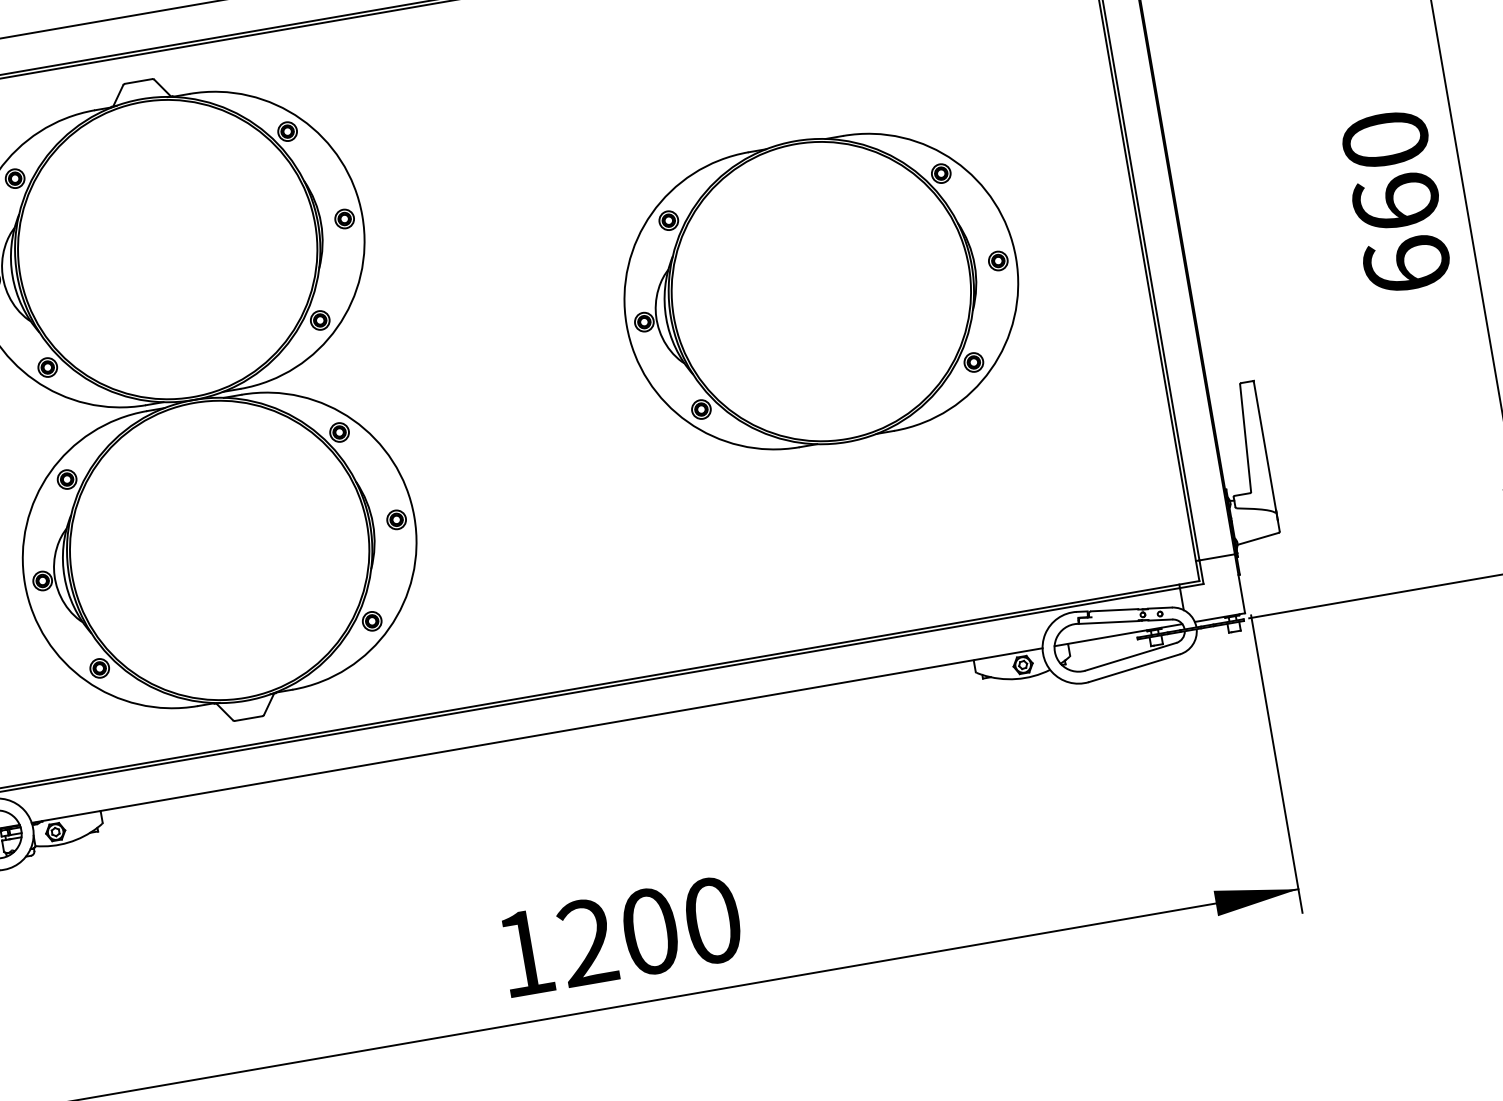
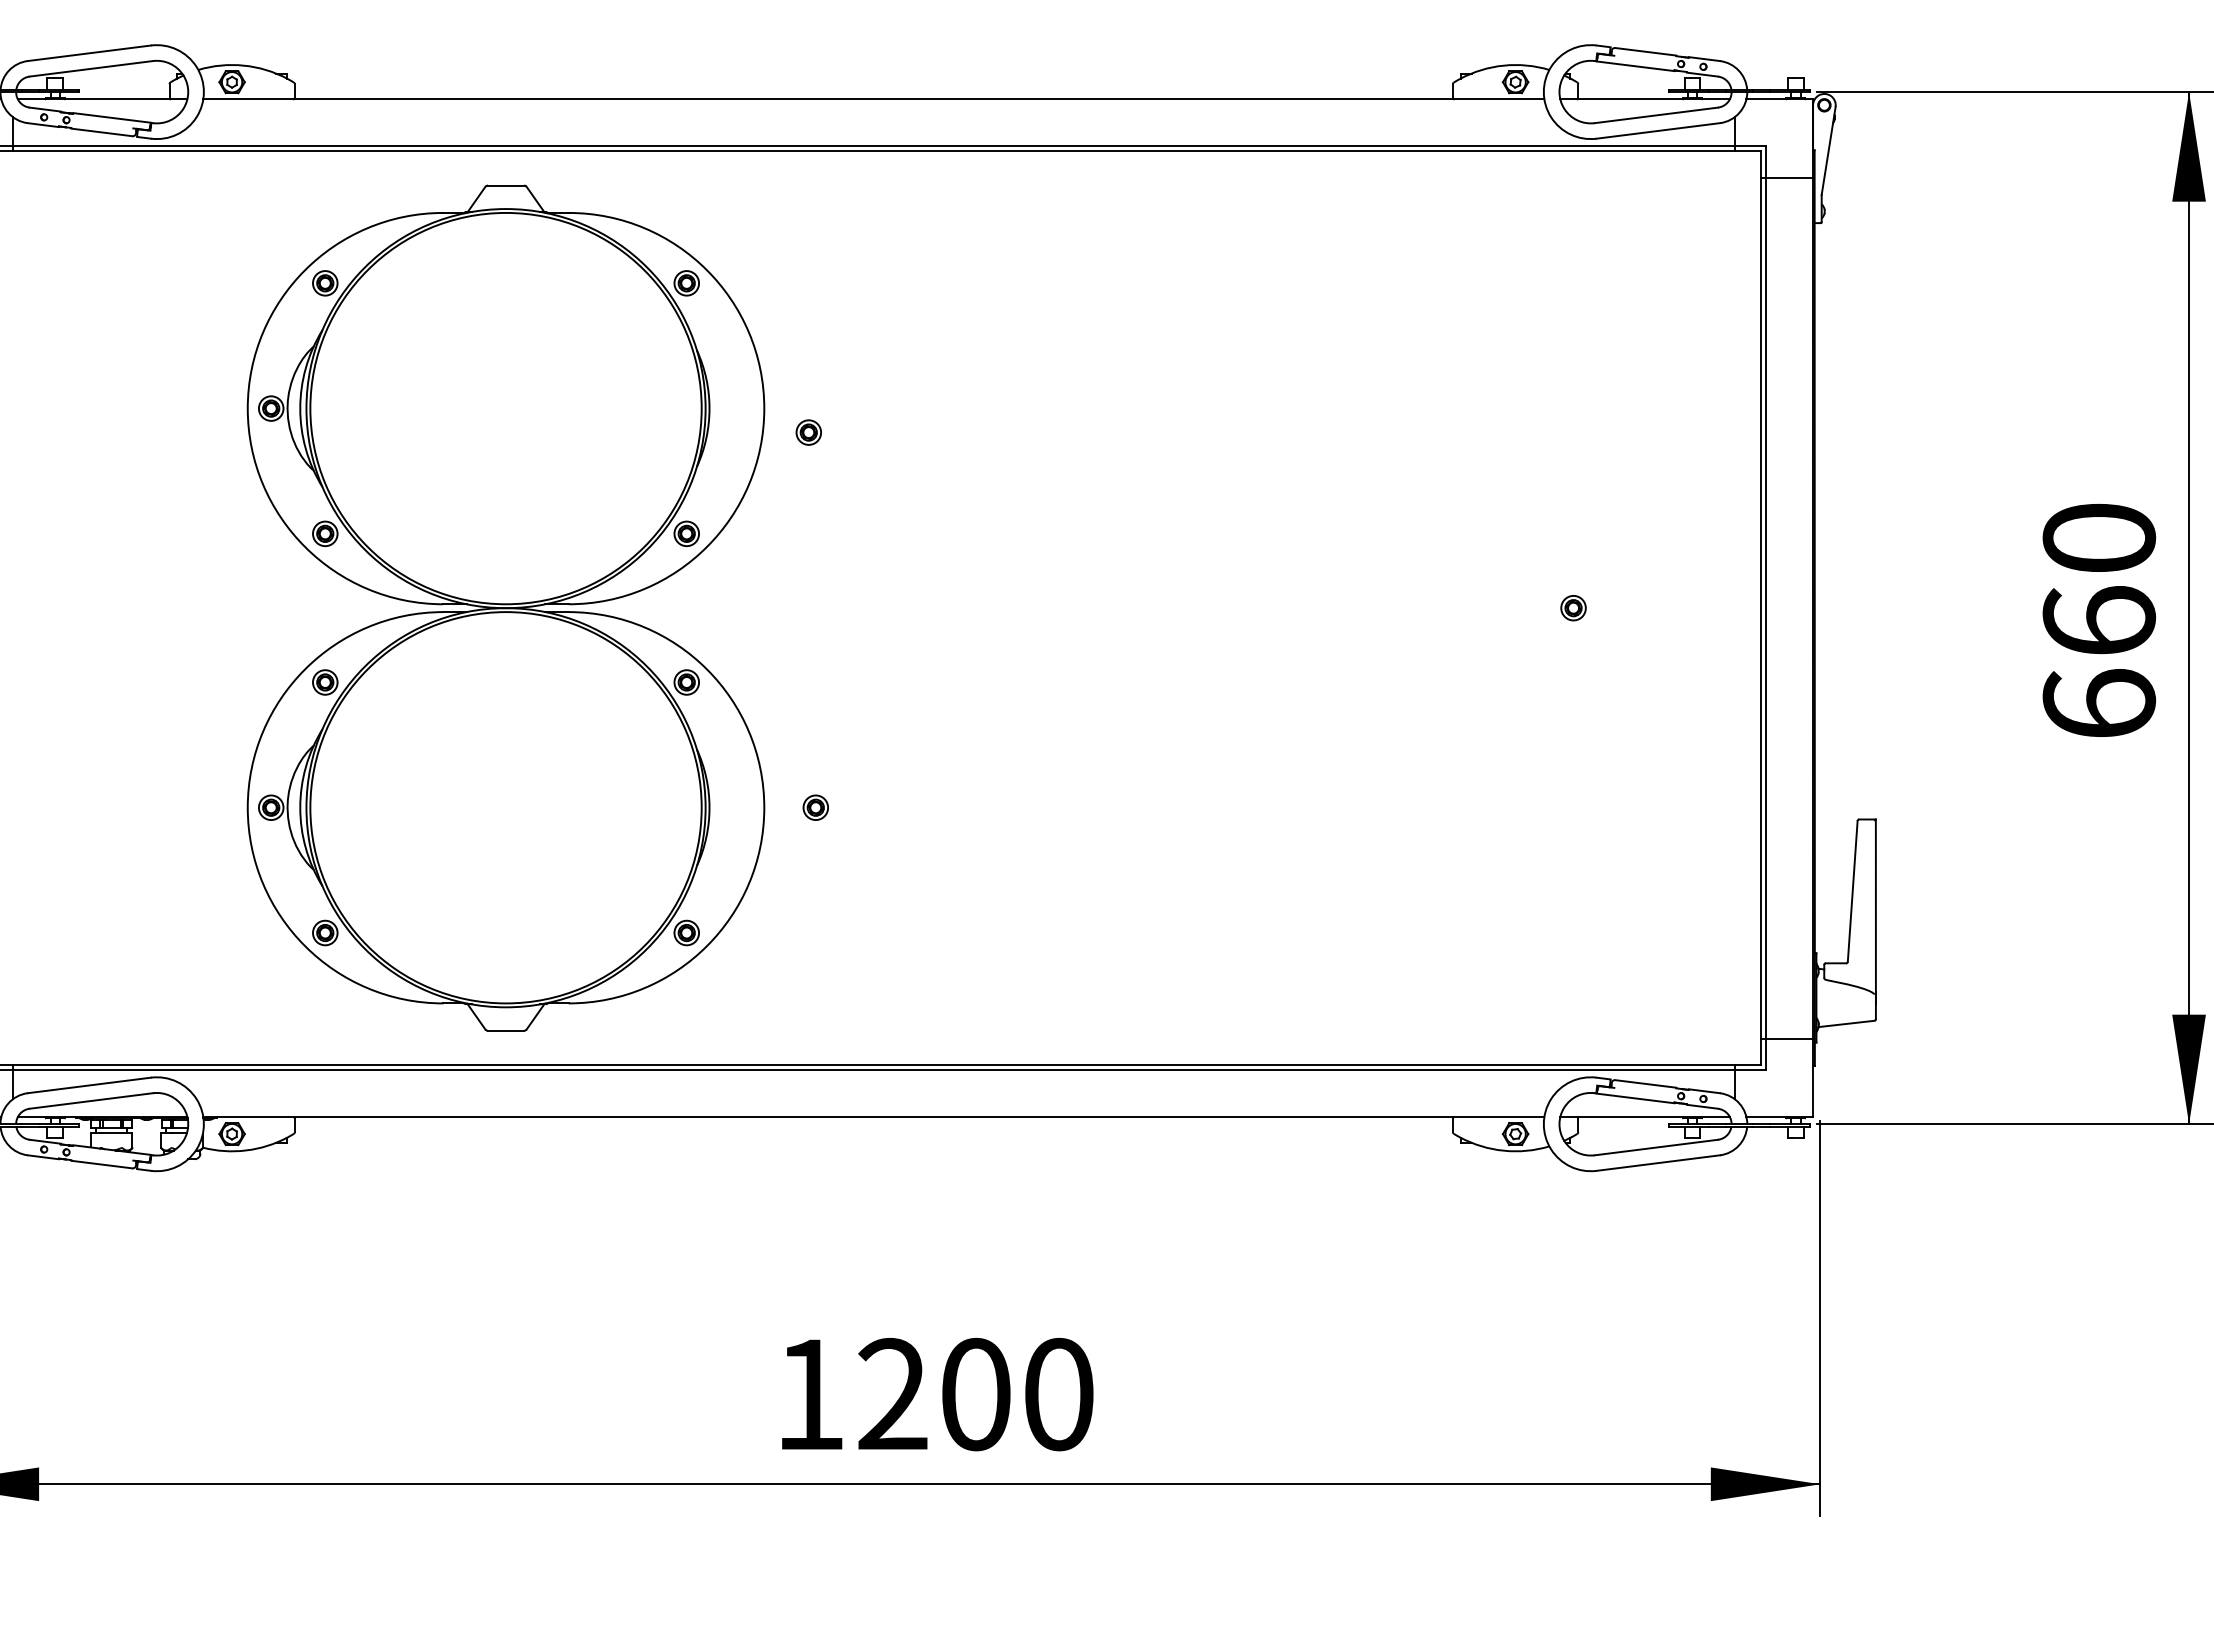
part: (344, 218) -> (808, 432), moved
part: (821, 291) -> (1338, 607), removed
part: (396, 519) -> (815, 807), moved

